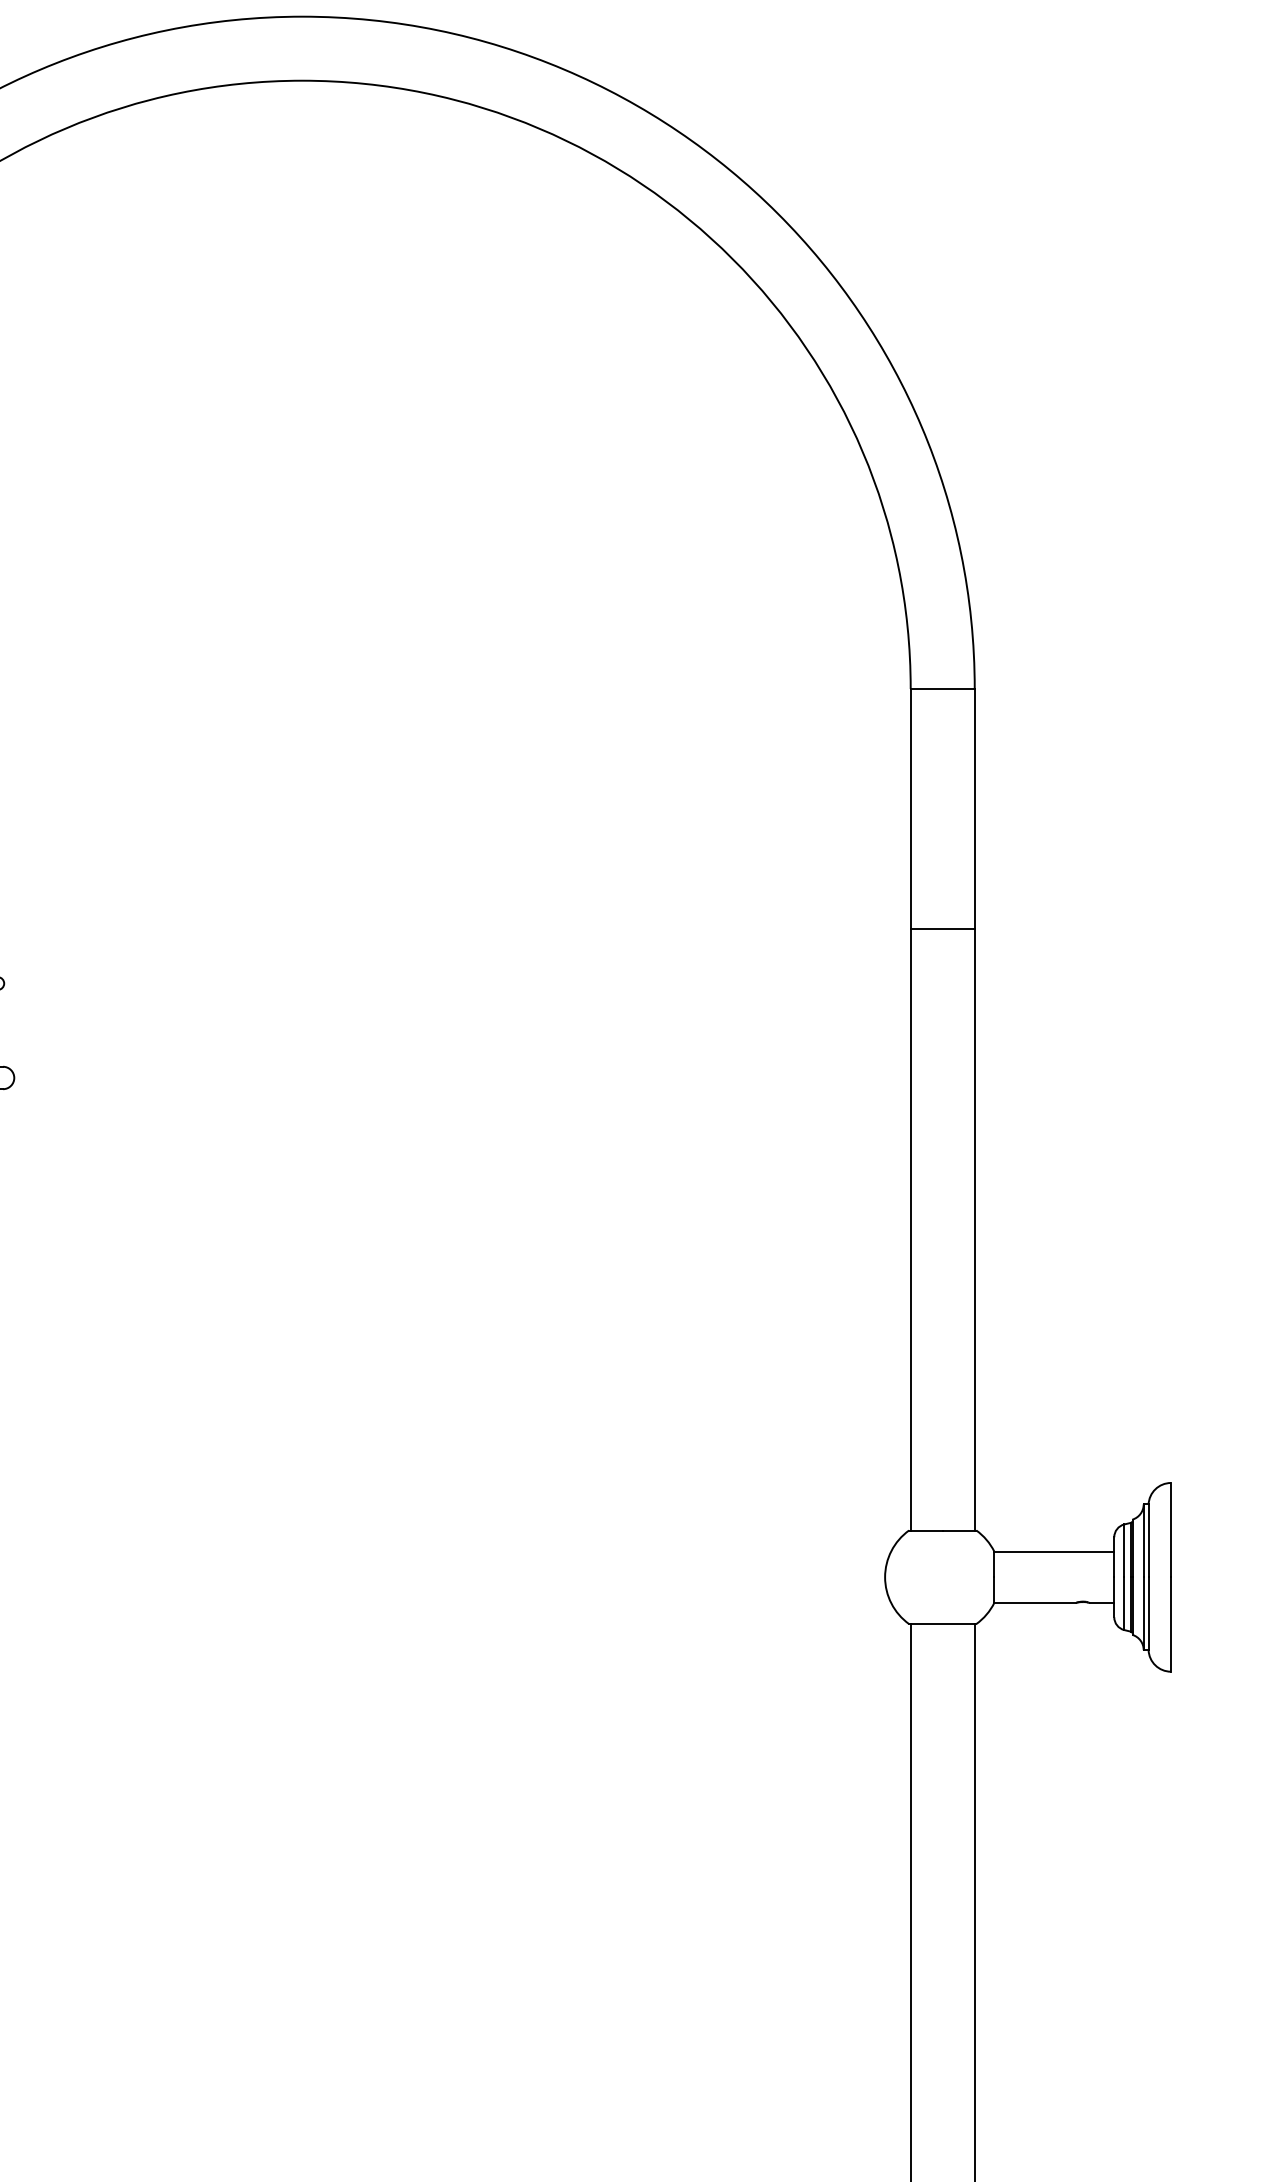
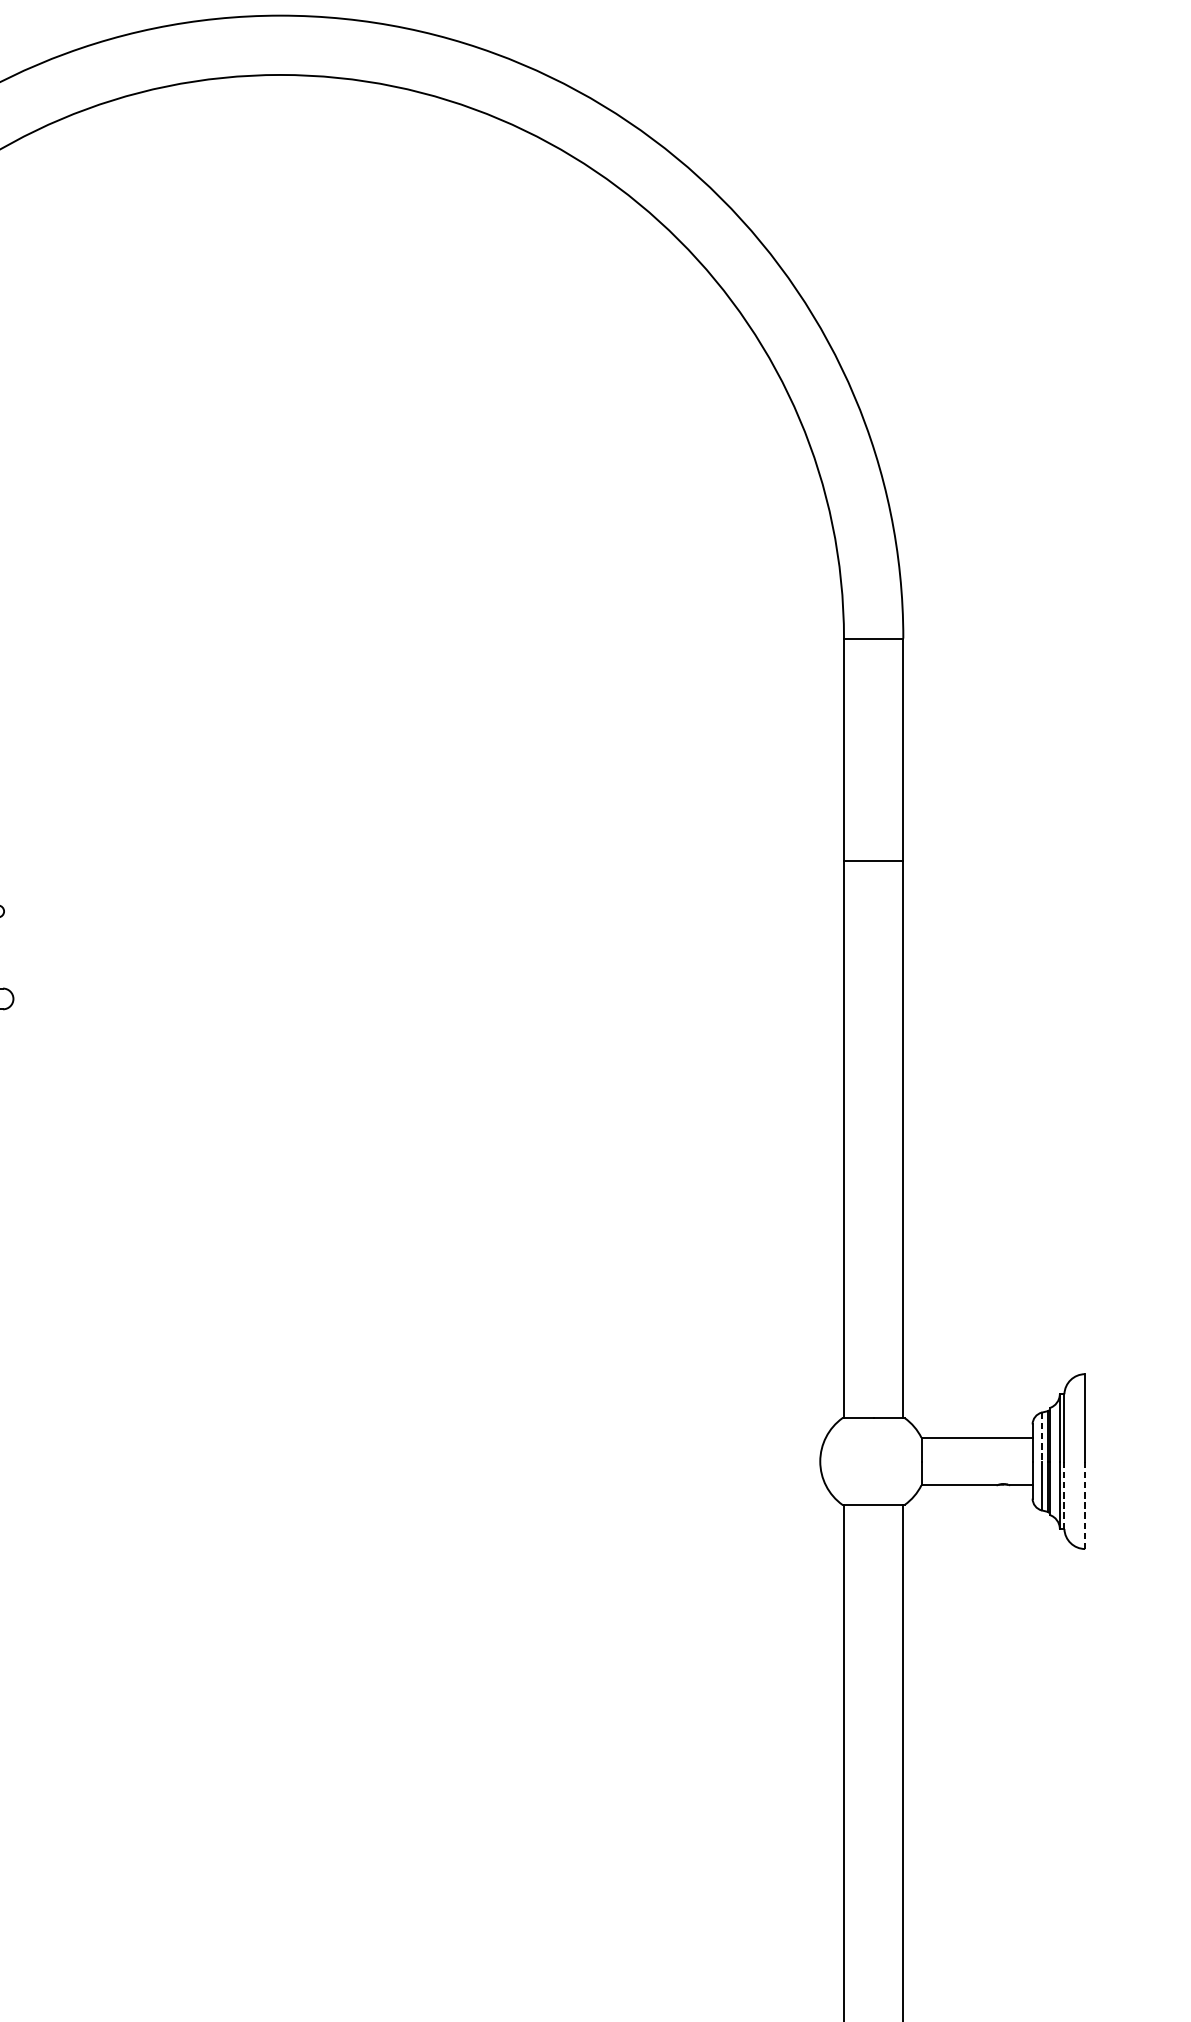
line: (1124, 1551) -> (1042, 1437), solid -> dashed
line: (1148, 1614) -> (1064, 1496), solid -> dashed
line: (1171, 1624) -> (1085, 1505), solid -> dashed

